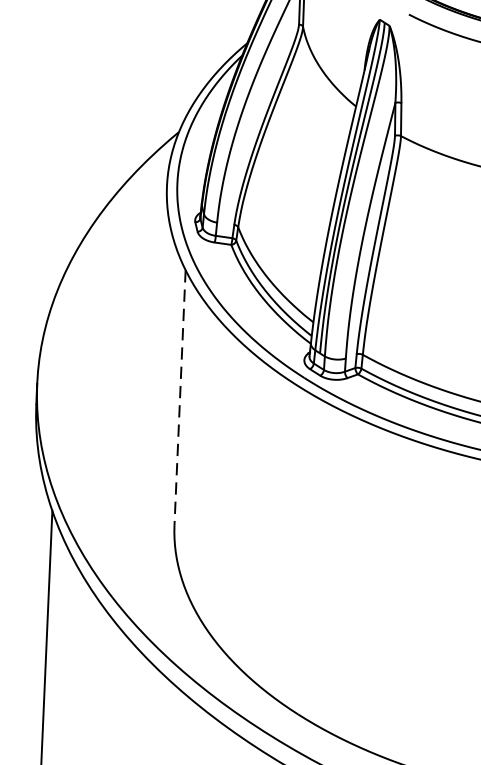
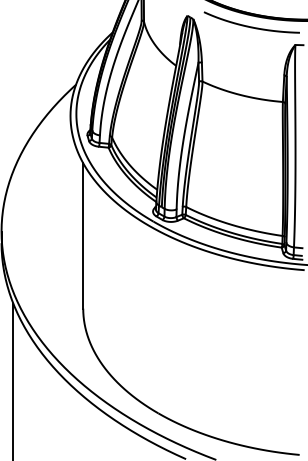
line: (180, 396) -> (83, 235), dashed -> solid

